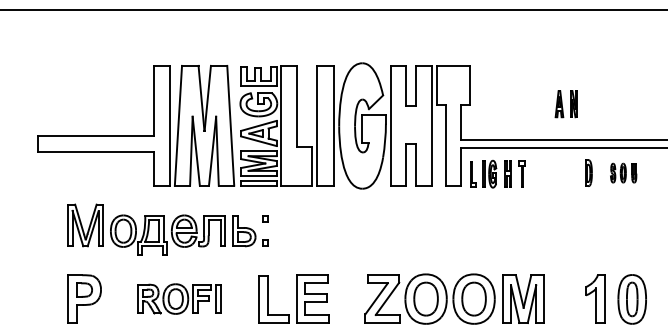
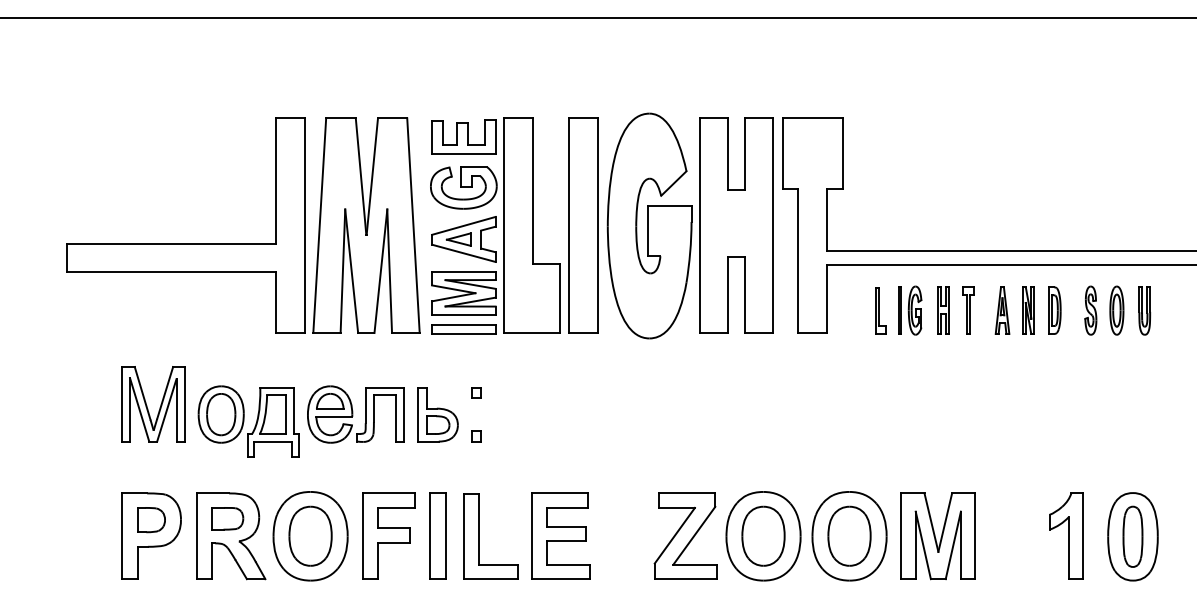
part: (565, 104) -> (1013, 311), moved
part: (623, 172) -> (1117, 309), size x1.43
part: (497, 173) -> (923, 309), moved
part: (179, 298) -> (321, 535), size x1.67

